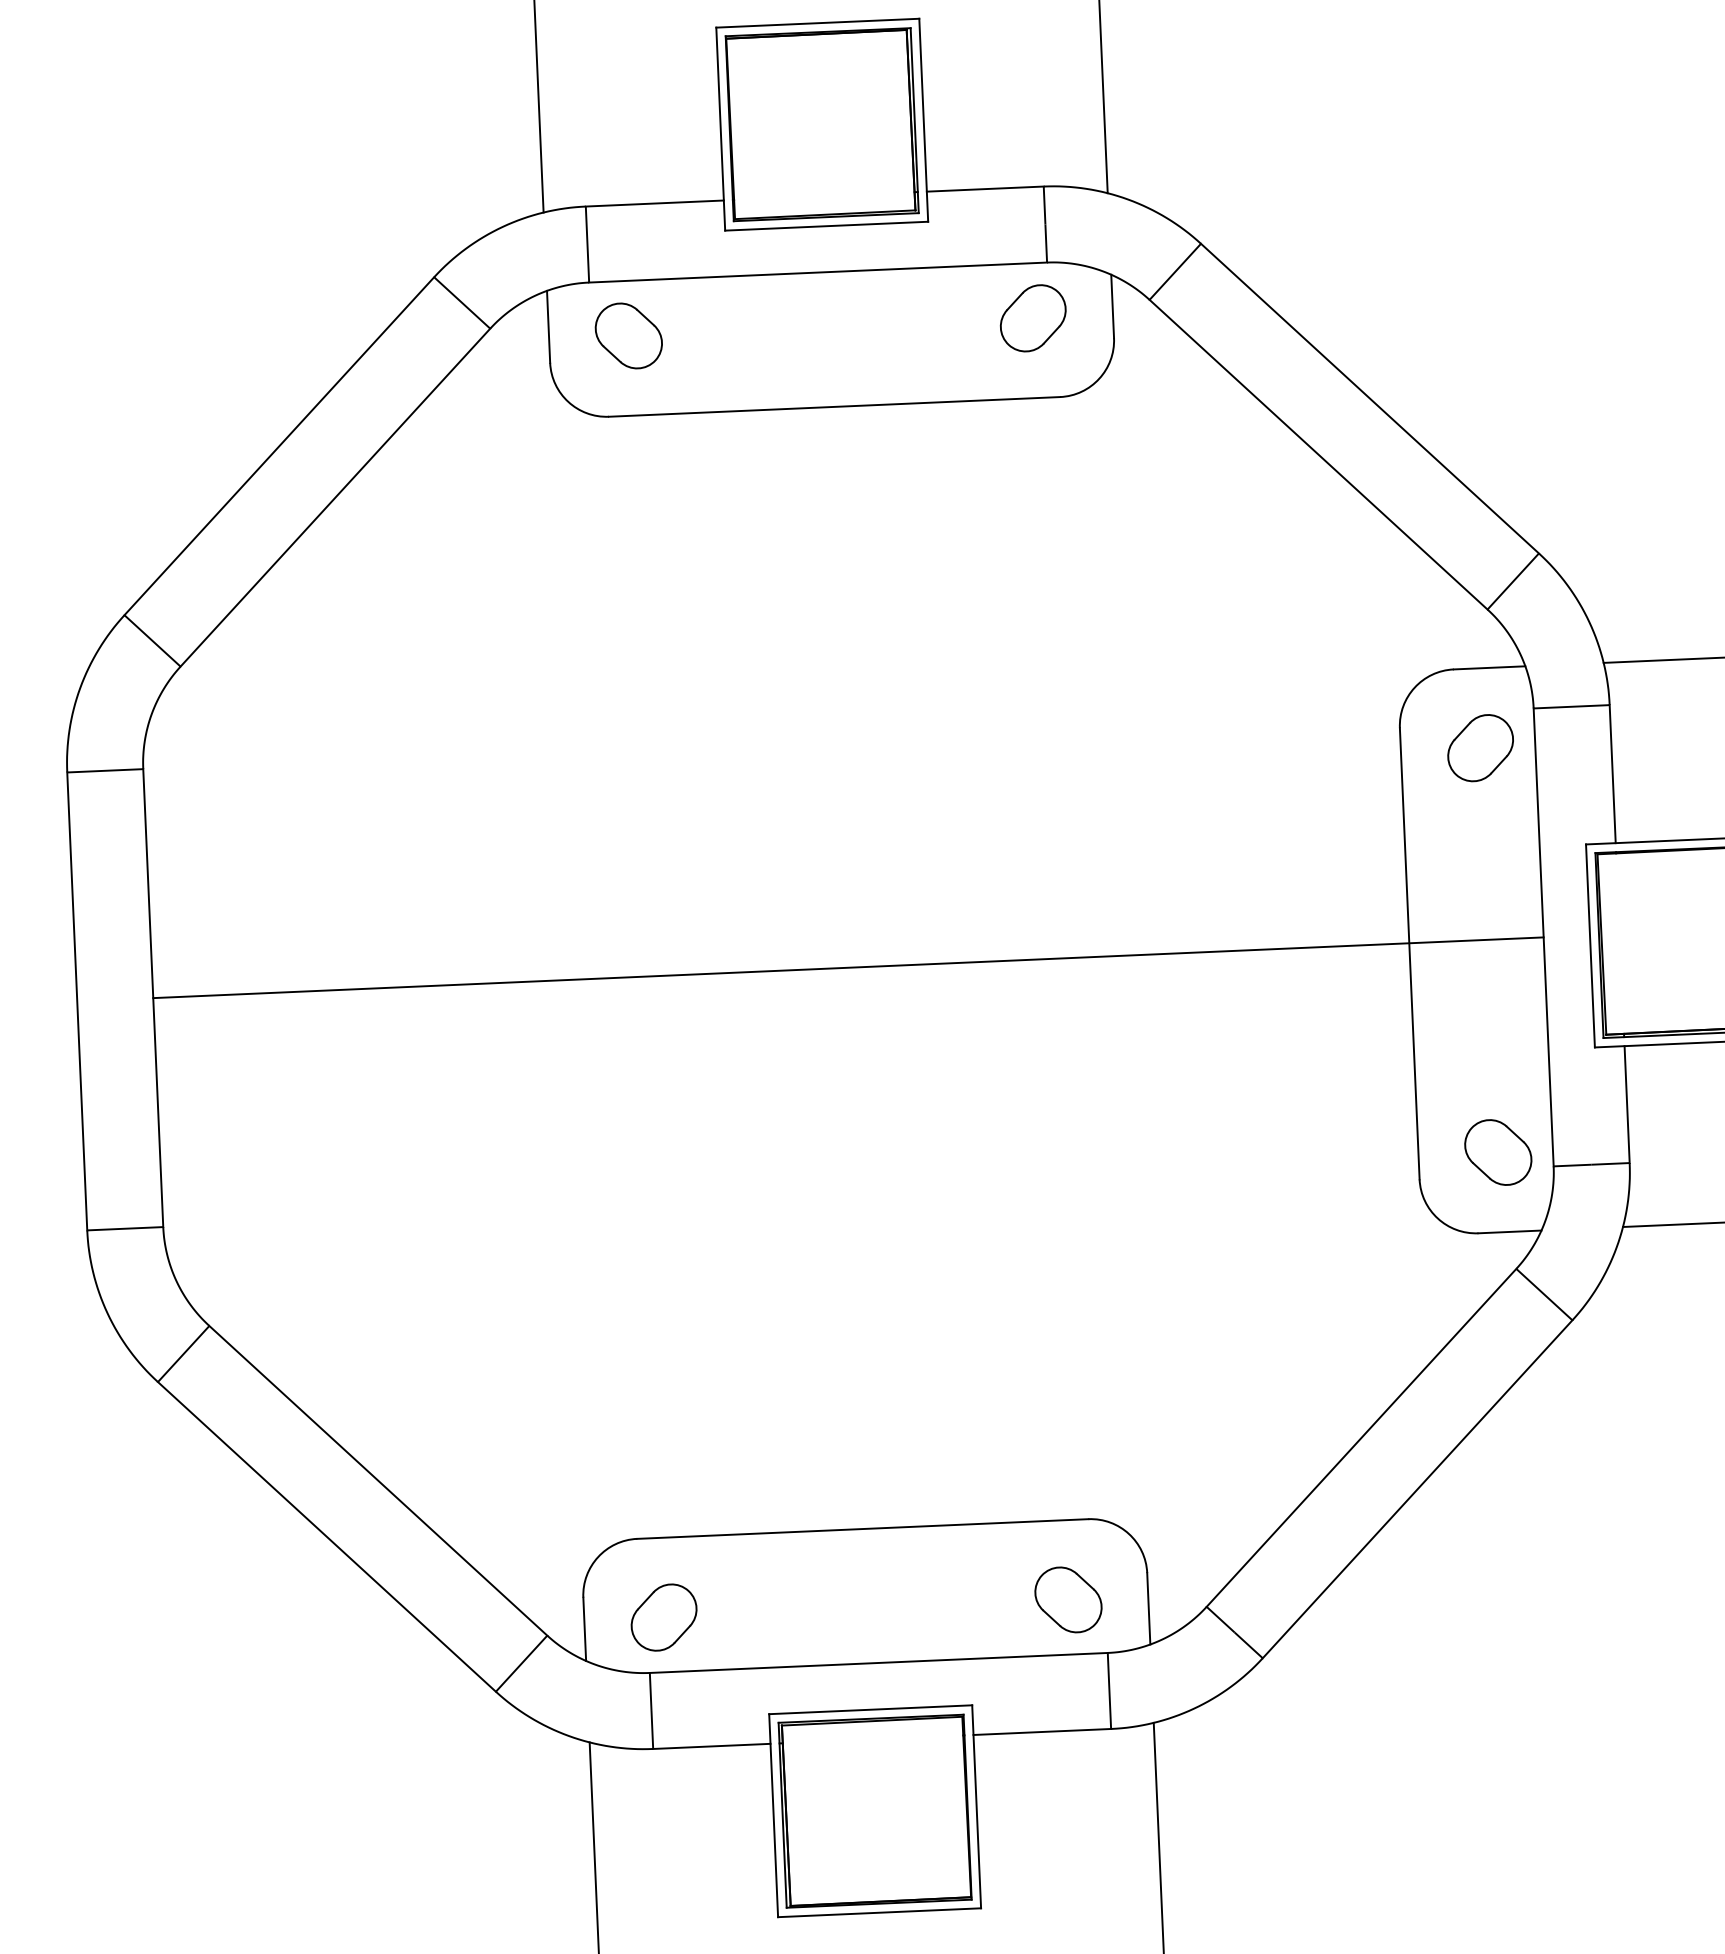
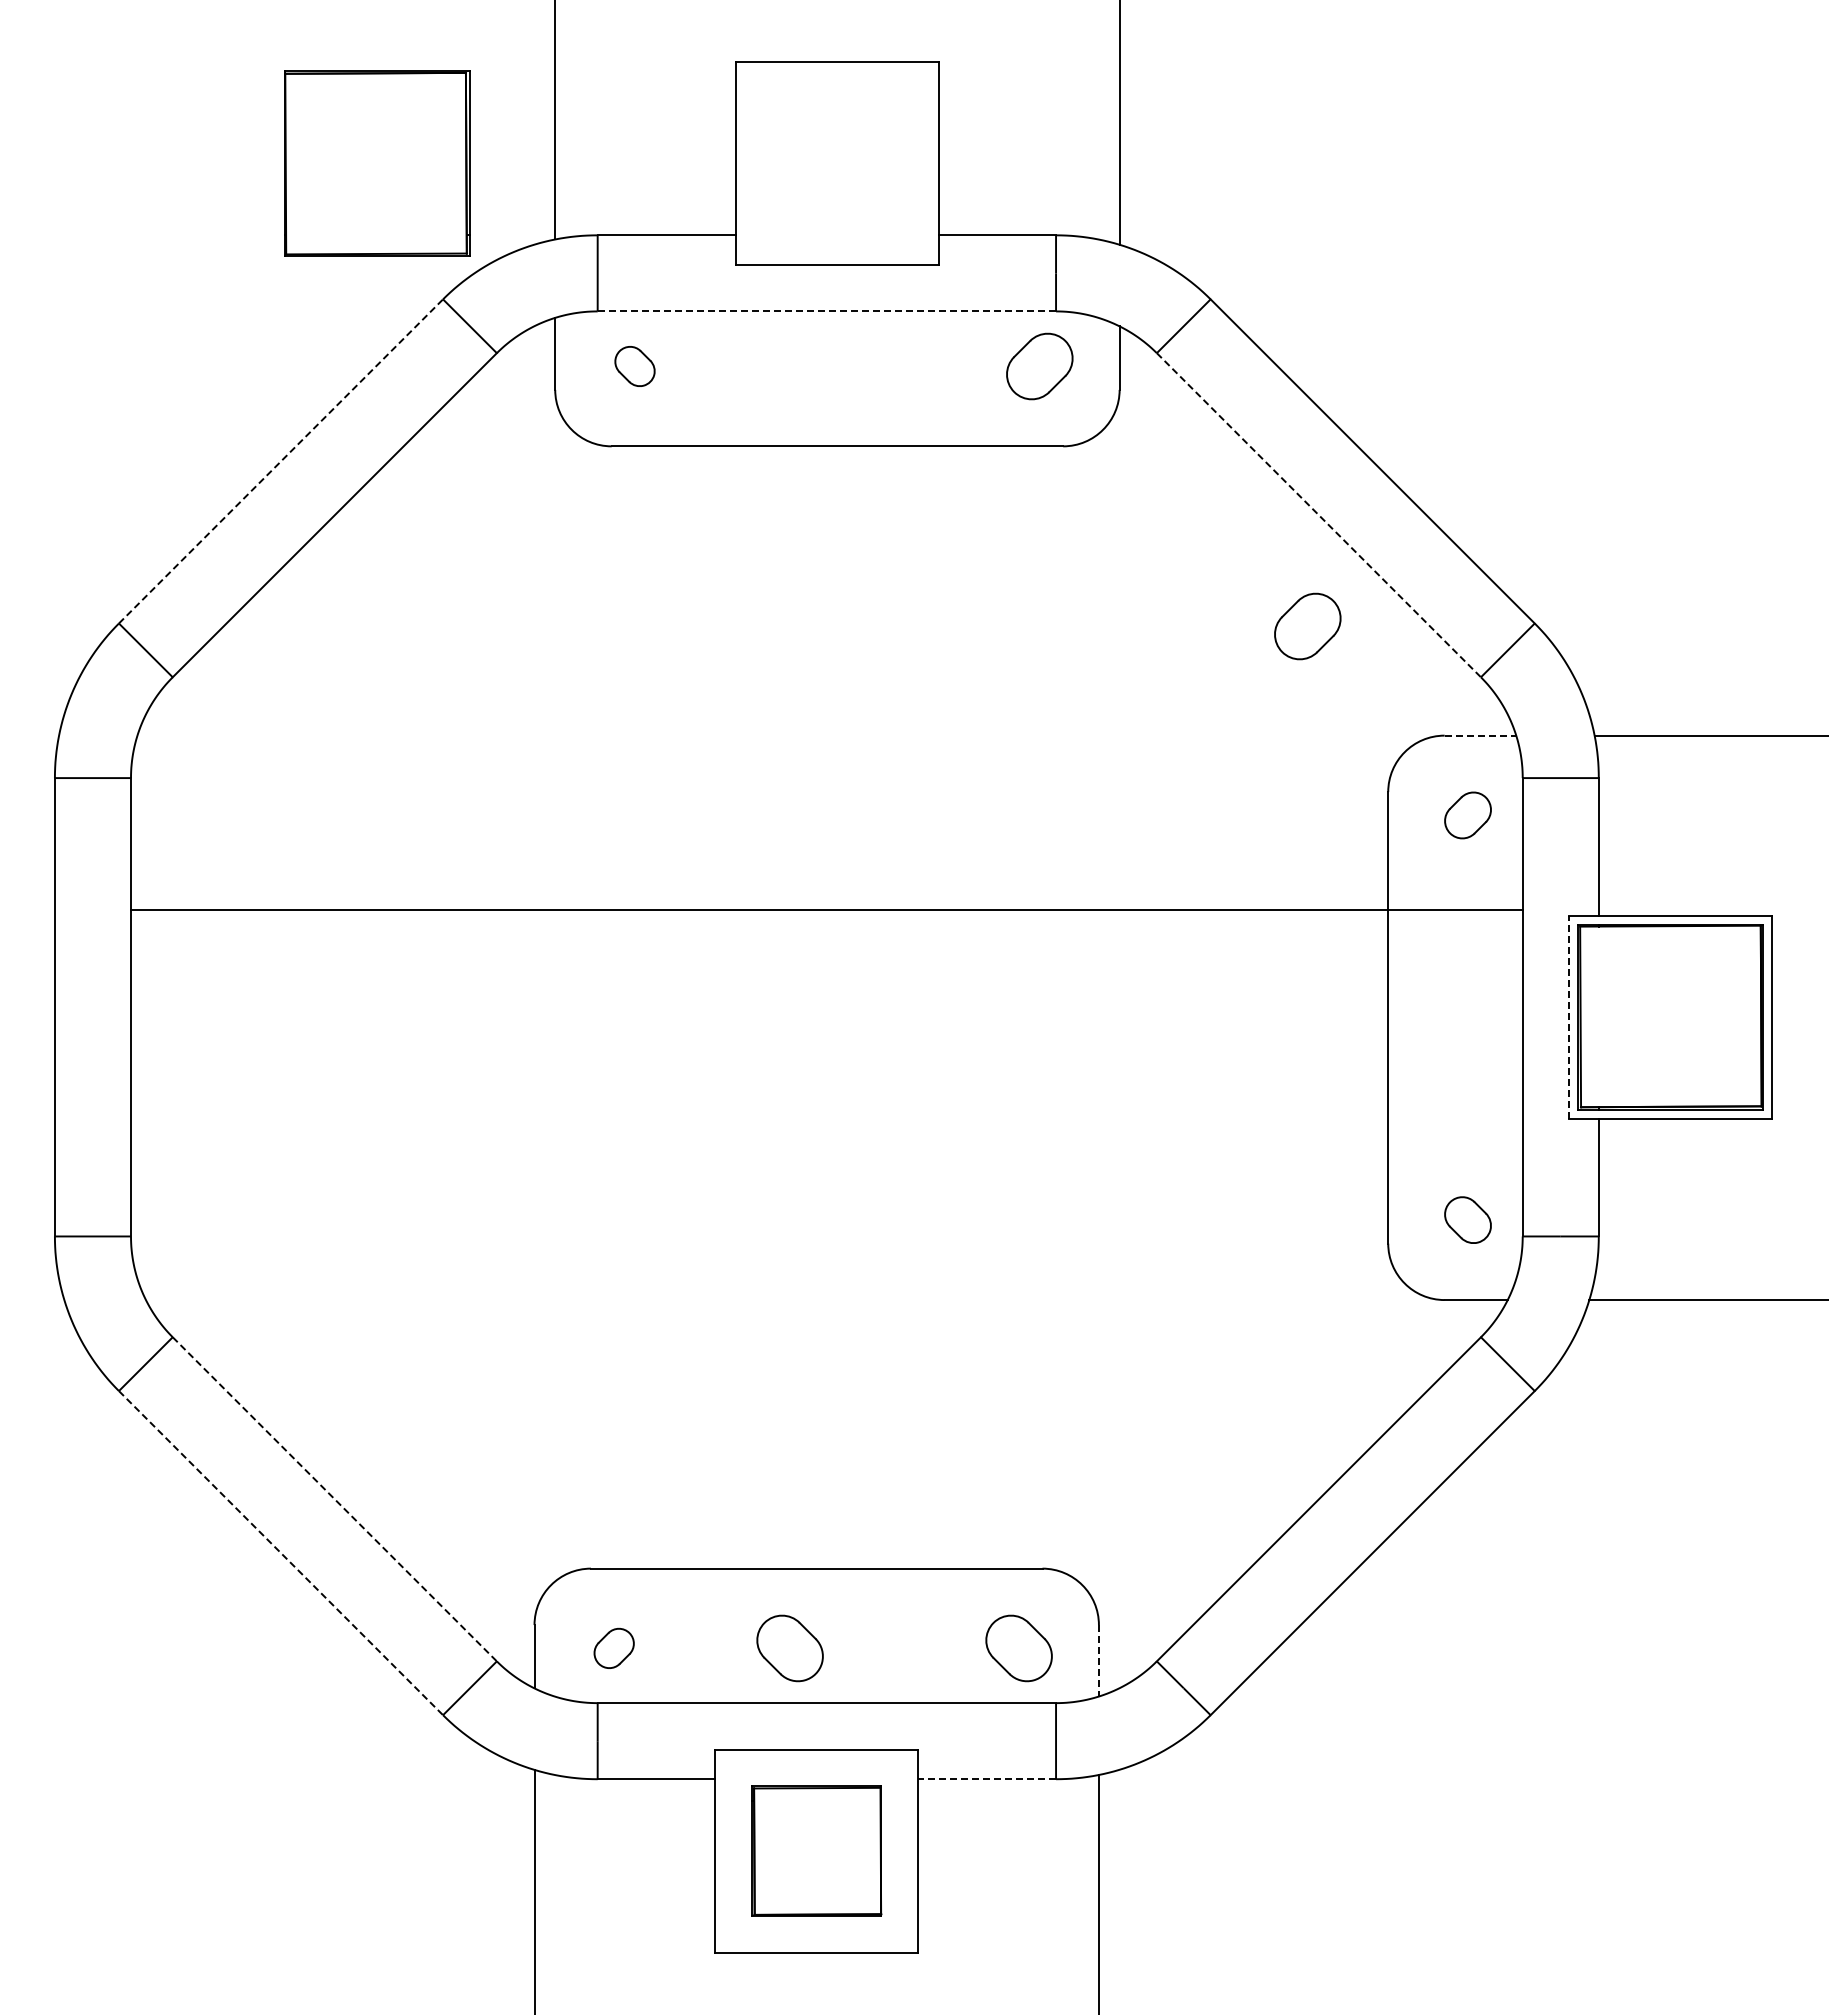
part: (822, 124) -> (377, 163), moved
line: (818, 272) -> (827, 311), solid -> dashed
part: (628, 335) -> (634, 366), size x0.6
line: (279, 446) -> (281, 461), solid -> dashed
line: (1319, 454) -> (1319, 515), solid -> dashed
part: (1312, 566) -> (1307, 626), added
line: (1489, 667) -> (1480, 735), solid -> dashed
part: (1480, 748) -> (1467, 815), size x0.7
line: (1590, 945) -> (1569, 1017), solid -> dashed
line: (848, 967) -> (826, 910), moved
part: (1497, 1151) -> (1467, 1219), size x0.7
line: (379, 1480) -> (335, 1499), solid -> dashed
line: (327, 1537) -> (281, 1553), solid -> dashed
line: (1148, 1608) -> (1098, 1660), solid -> dashed
part: (839, 1610) -> (789, 1648), added
part: (663, 1617) -> (613, 1648), size x0.6
line: (1042, 1732) -> (987, 1779), solid -> dashed
part: (874, 1811) -> (816, 1851), size x0.7

